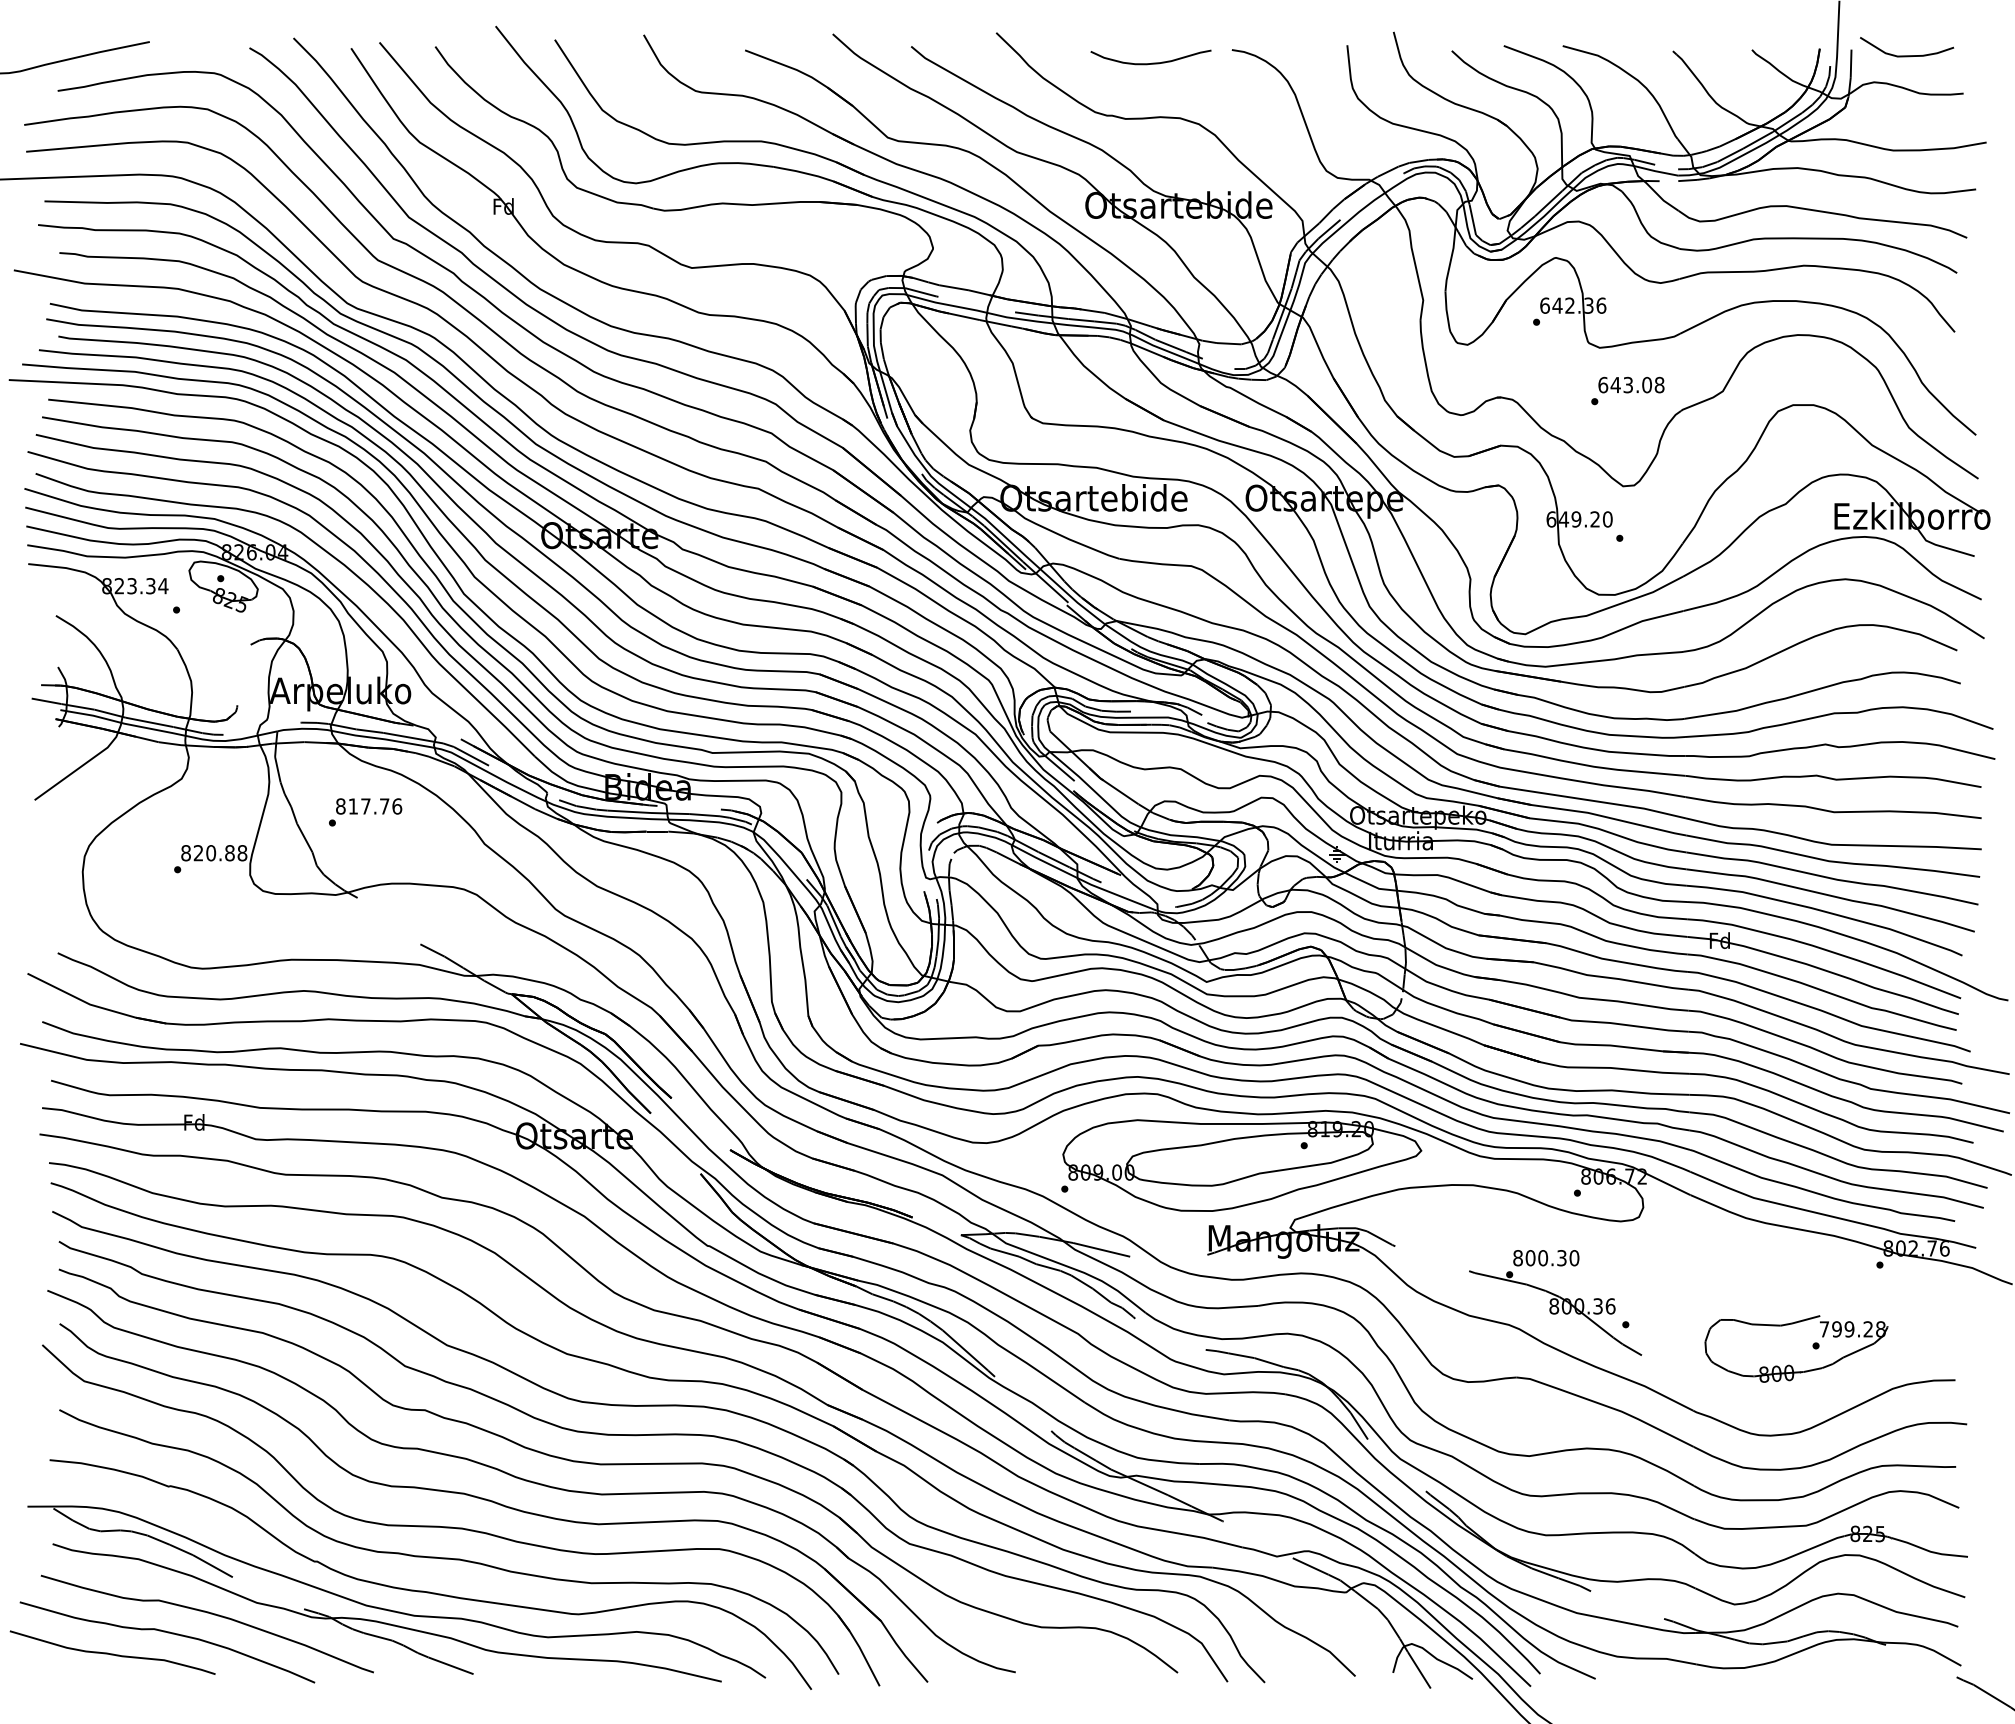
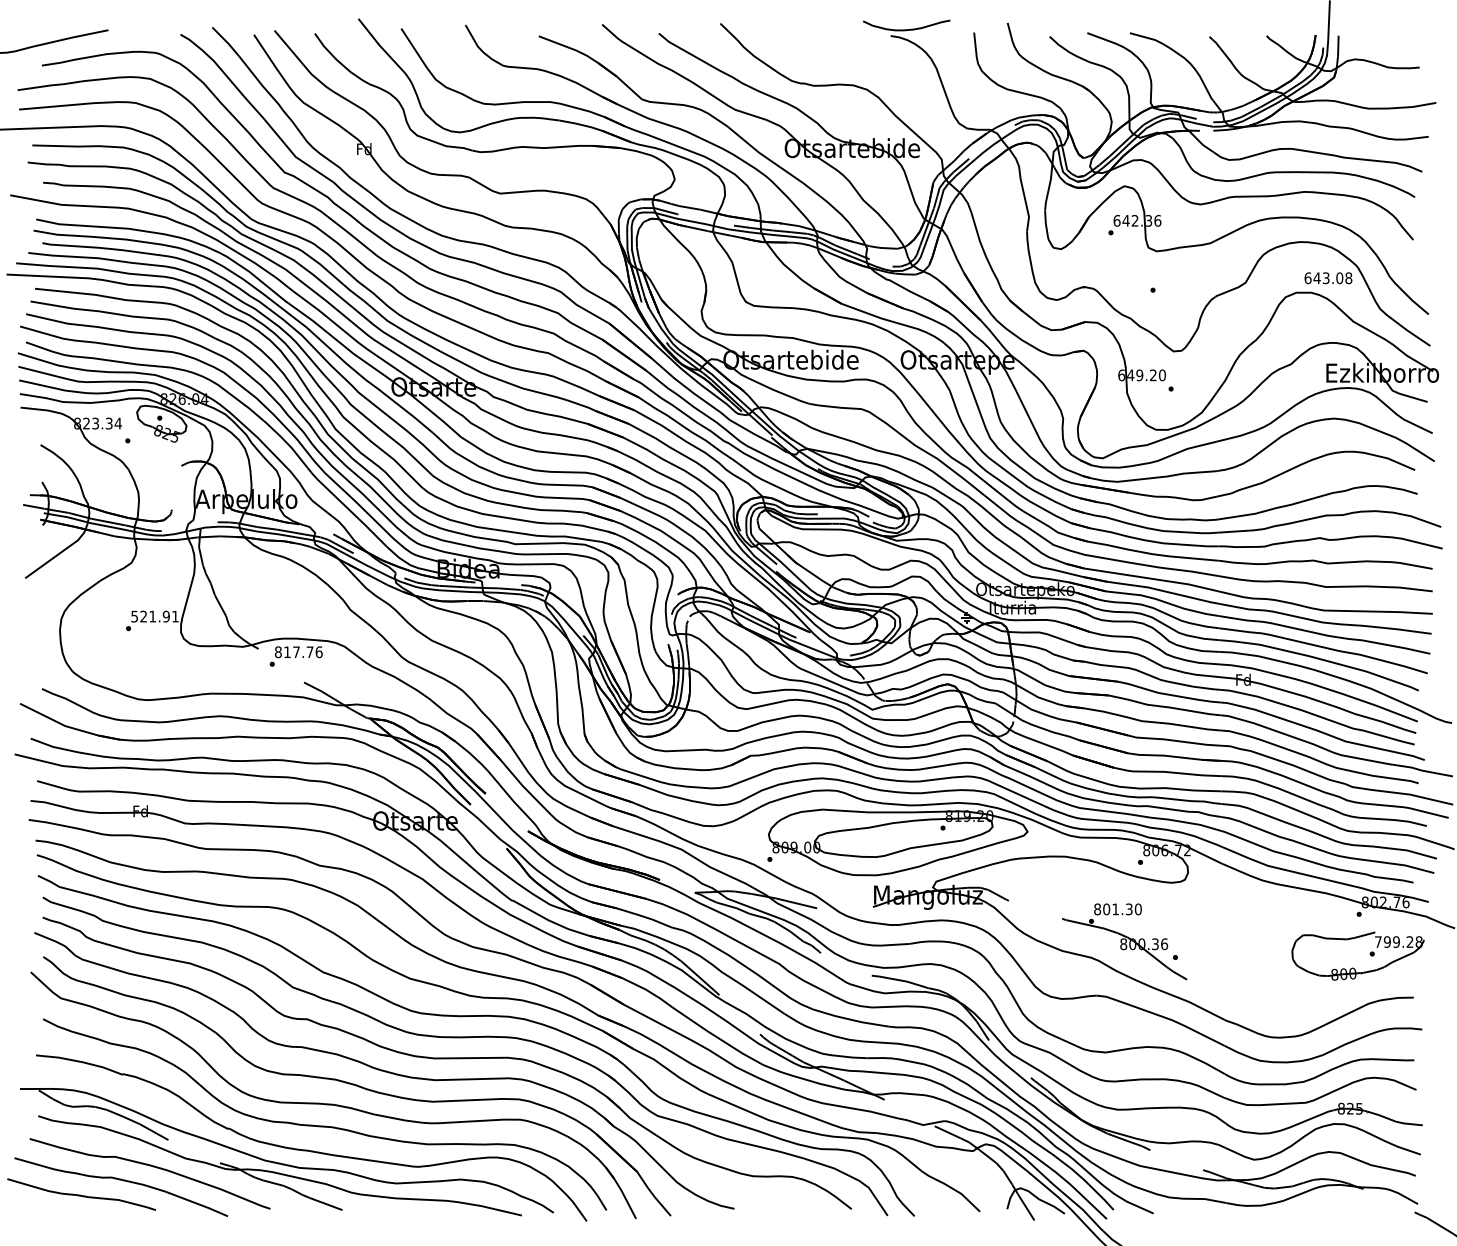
curve: (1907, 55) -> (1379, 39), removed
curve: (1152, 62) -> (907, 29), moved
text: (1631, 384) -> (1328, 277), moved
text: (365, 812) -> (296, 656), moved
text: (214, 853) -> (155, 616), 820.88 -> 521.91
text: (1543, 1258) -> (1115, 909), 800.30 -> 801.30
part: (1812, 1346) -> (1369, 954), moved

